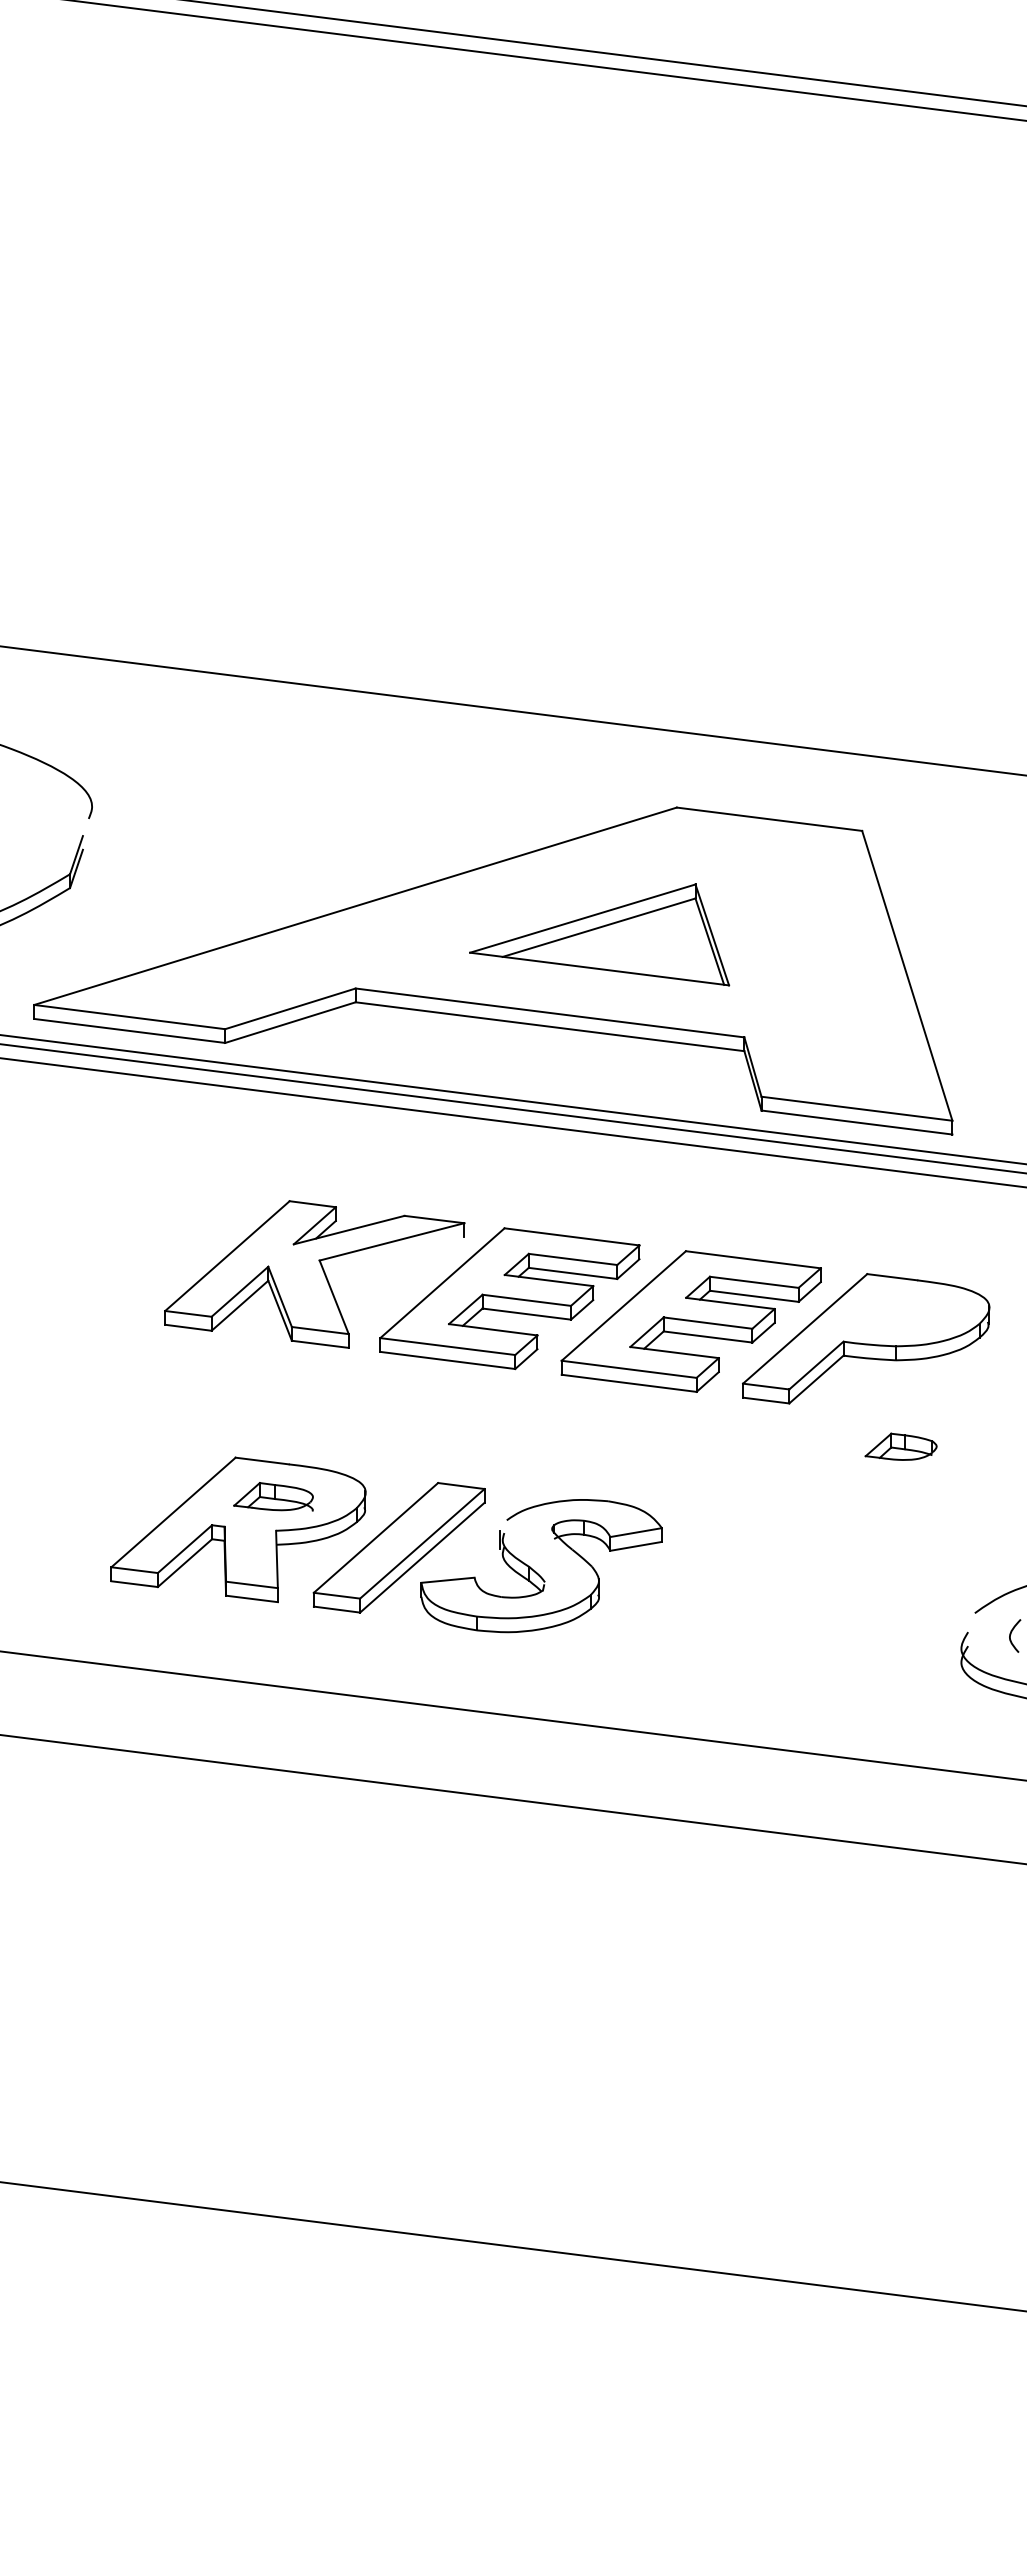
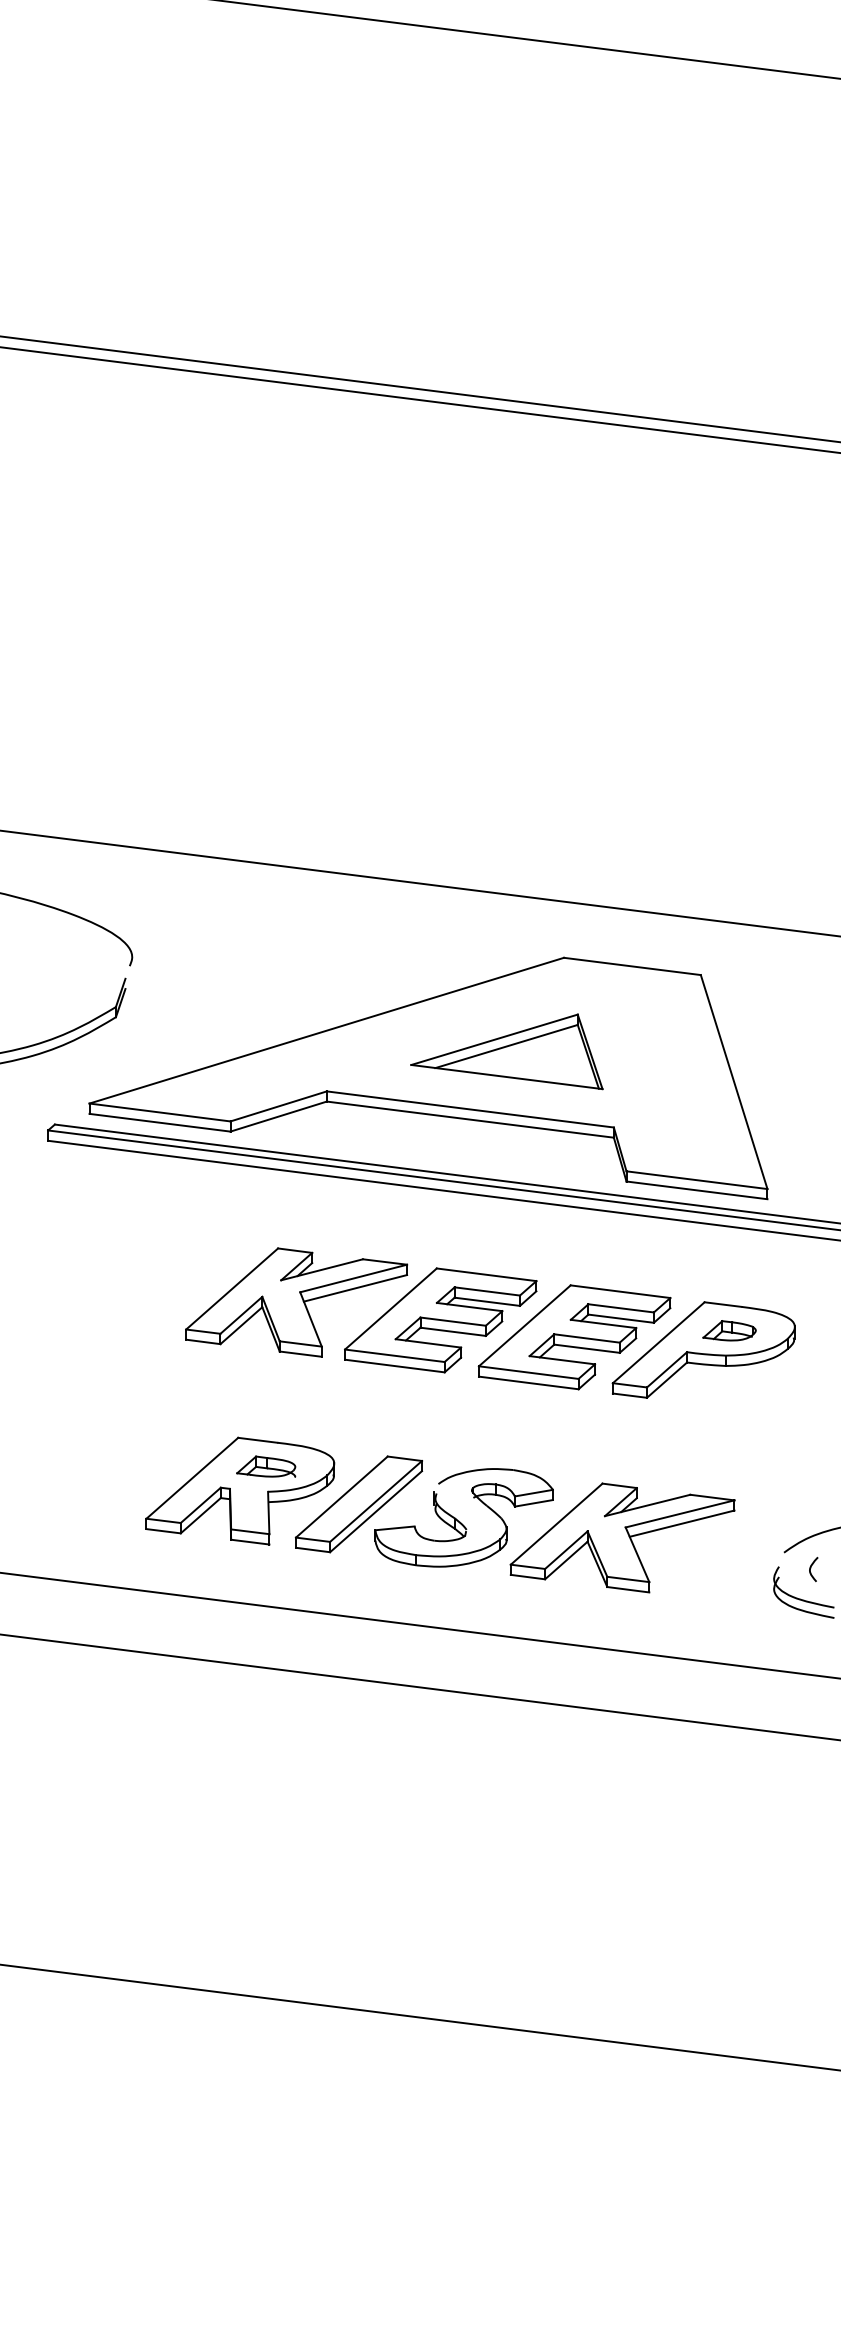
line: (394, 1255) -> (355, 1288), added
part: (900, 1446) -> (729, 1330), moved
part: (756, 1592) -> (622, 1537), added

